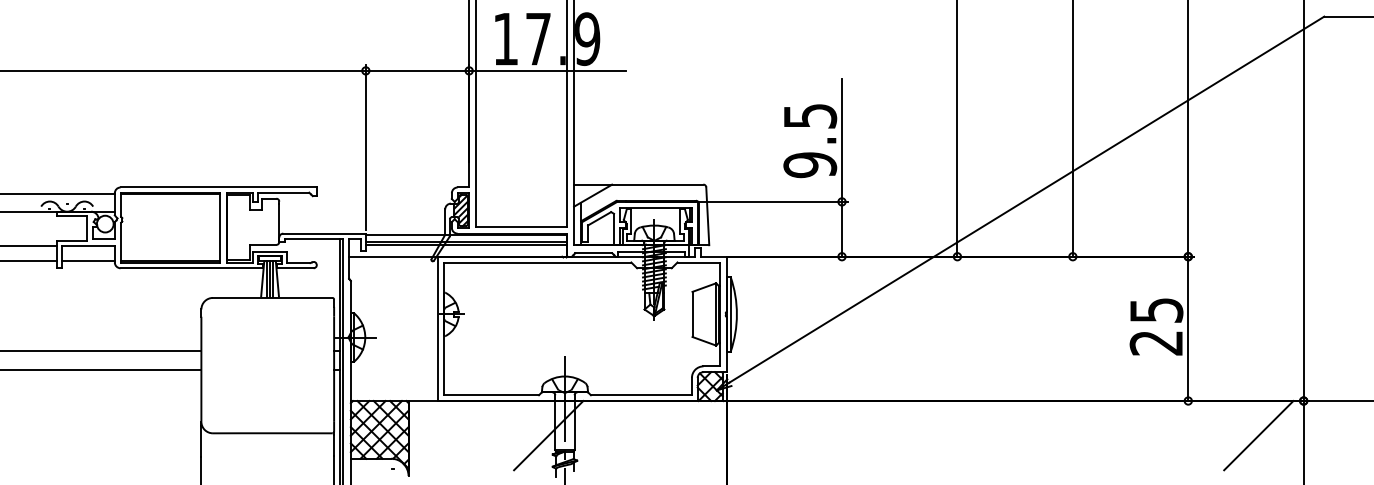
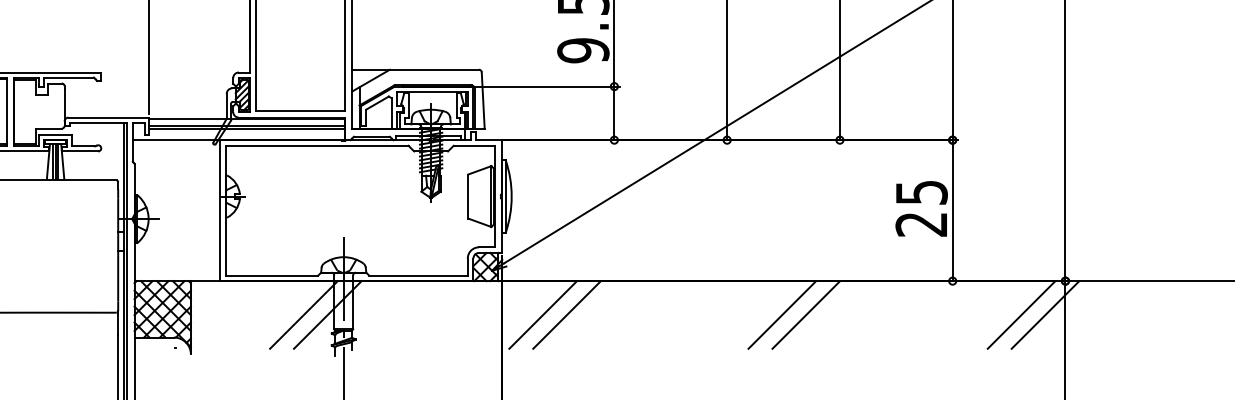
line: (523, 435) -> (303, 314), added
line: (768, 435) -> (542, 314), added
line: (793, 435) -> (566, 314), added
line: (1013, 435) -> (781, 314), added
line: (1038, 435) -> (806, 314), added
line: (1282, 435) -> (1044, 314), added

